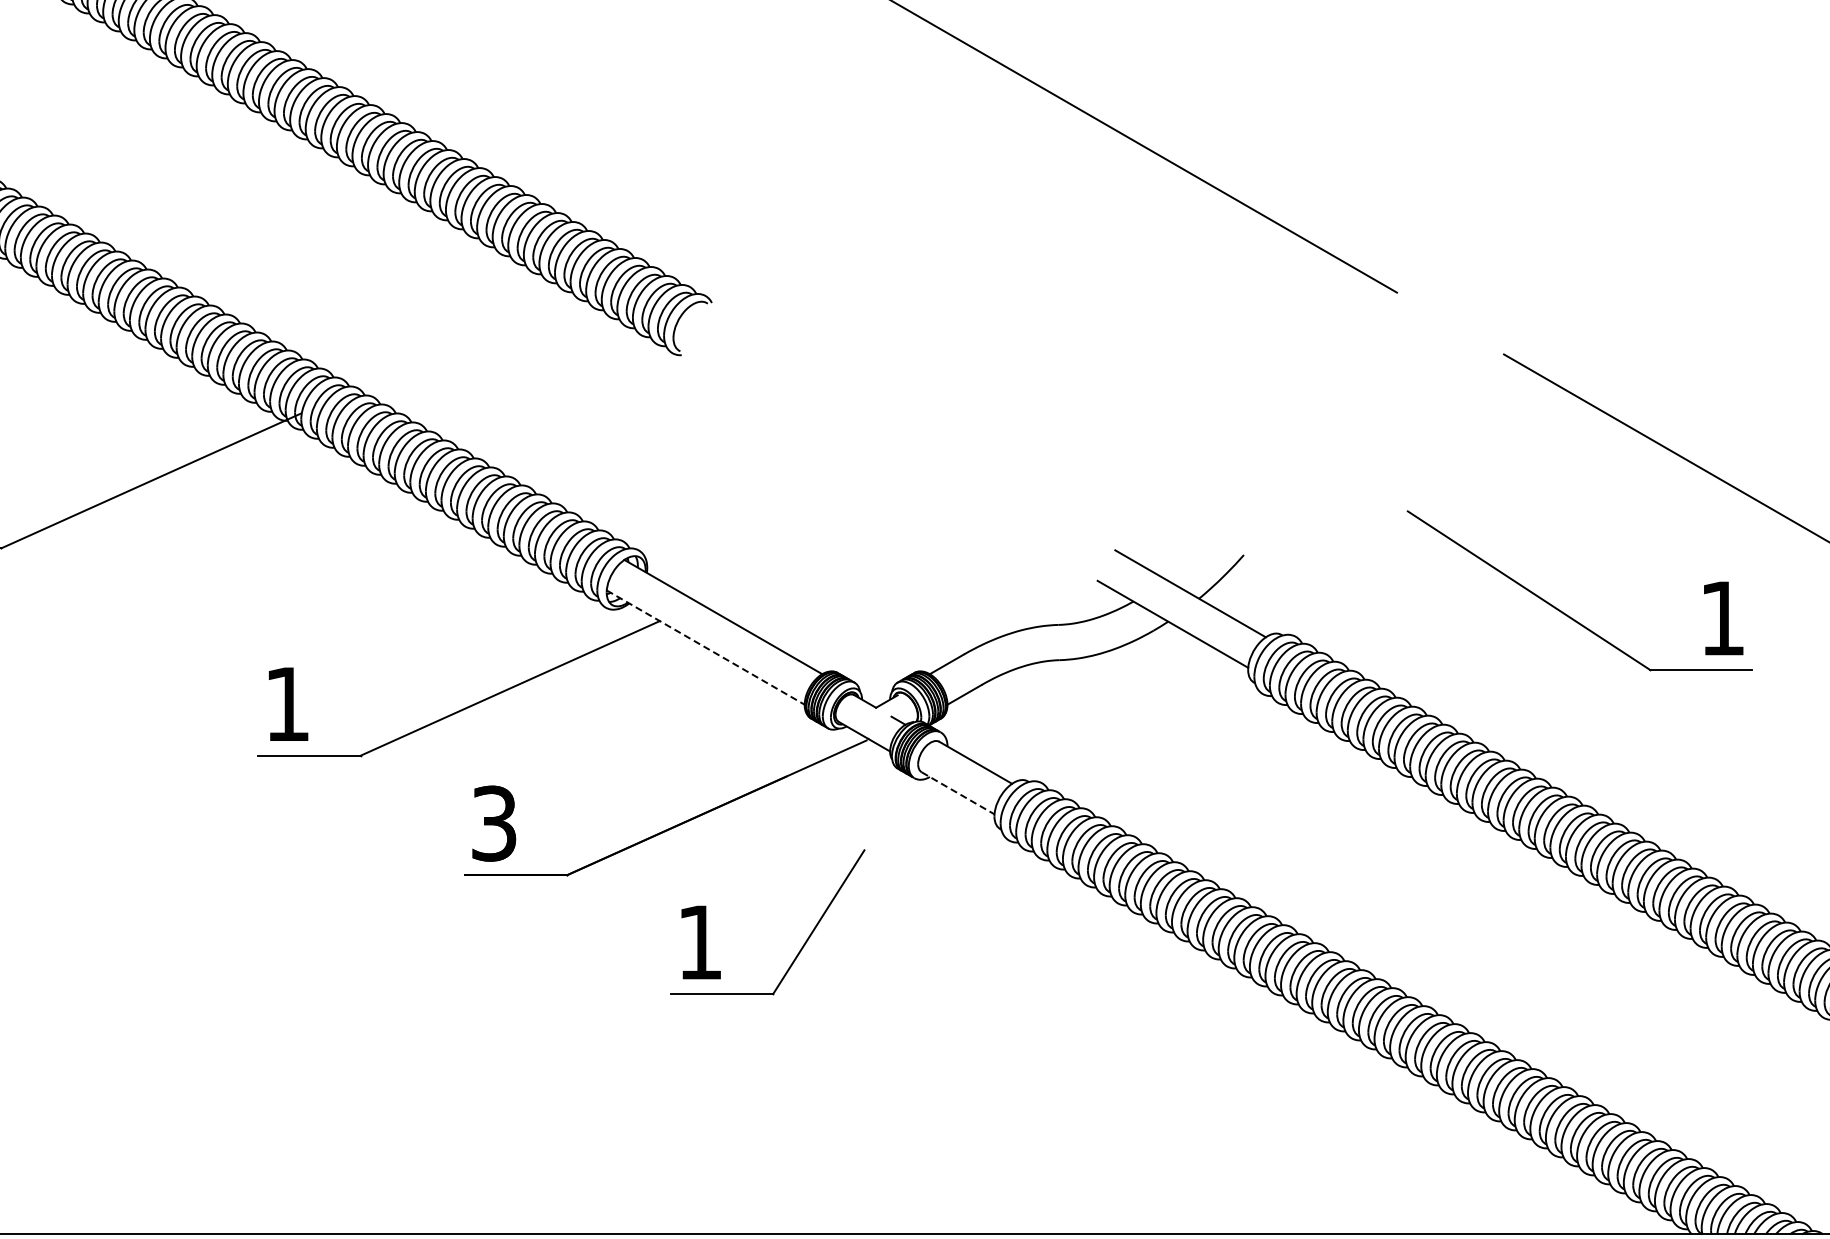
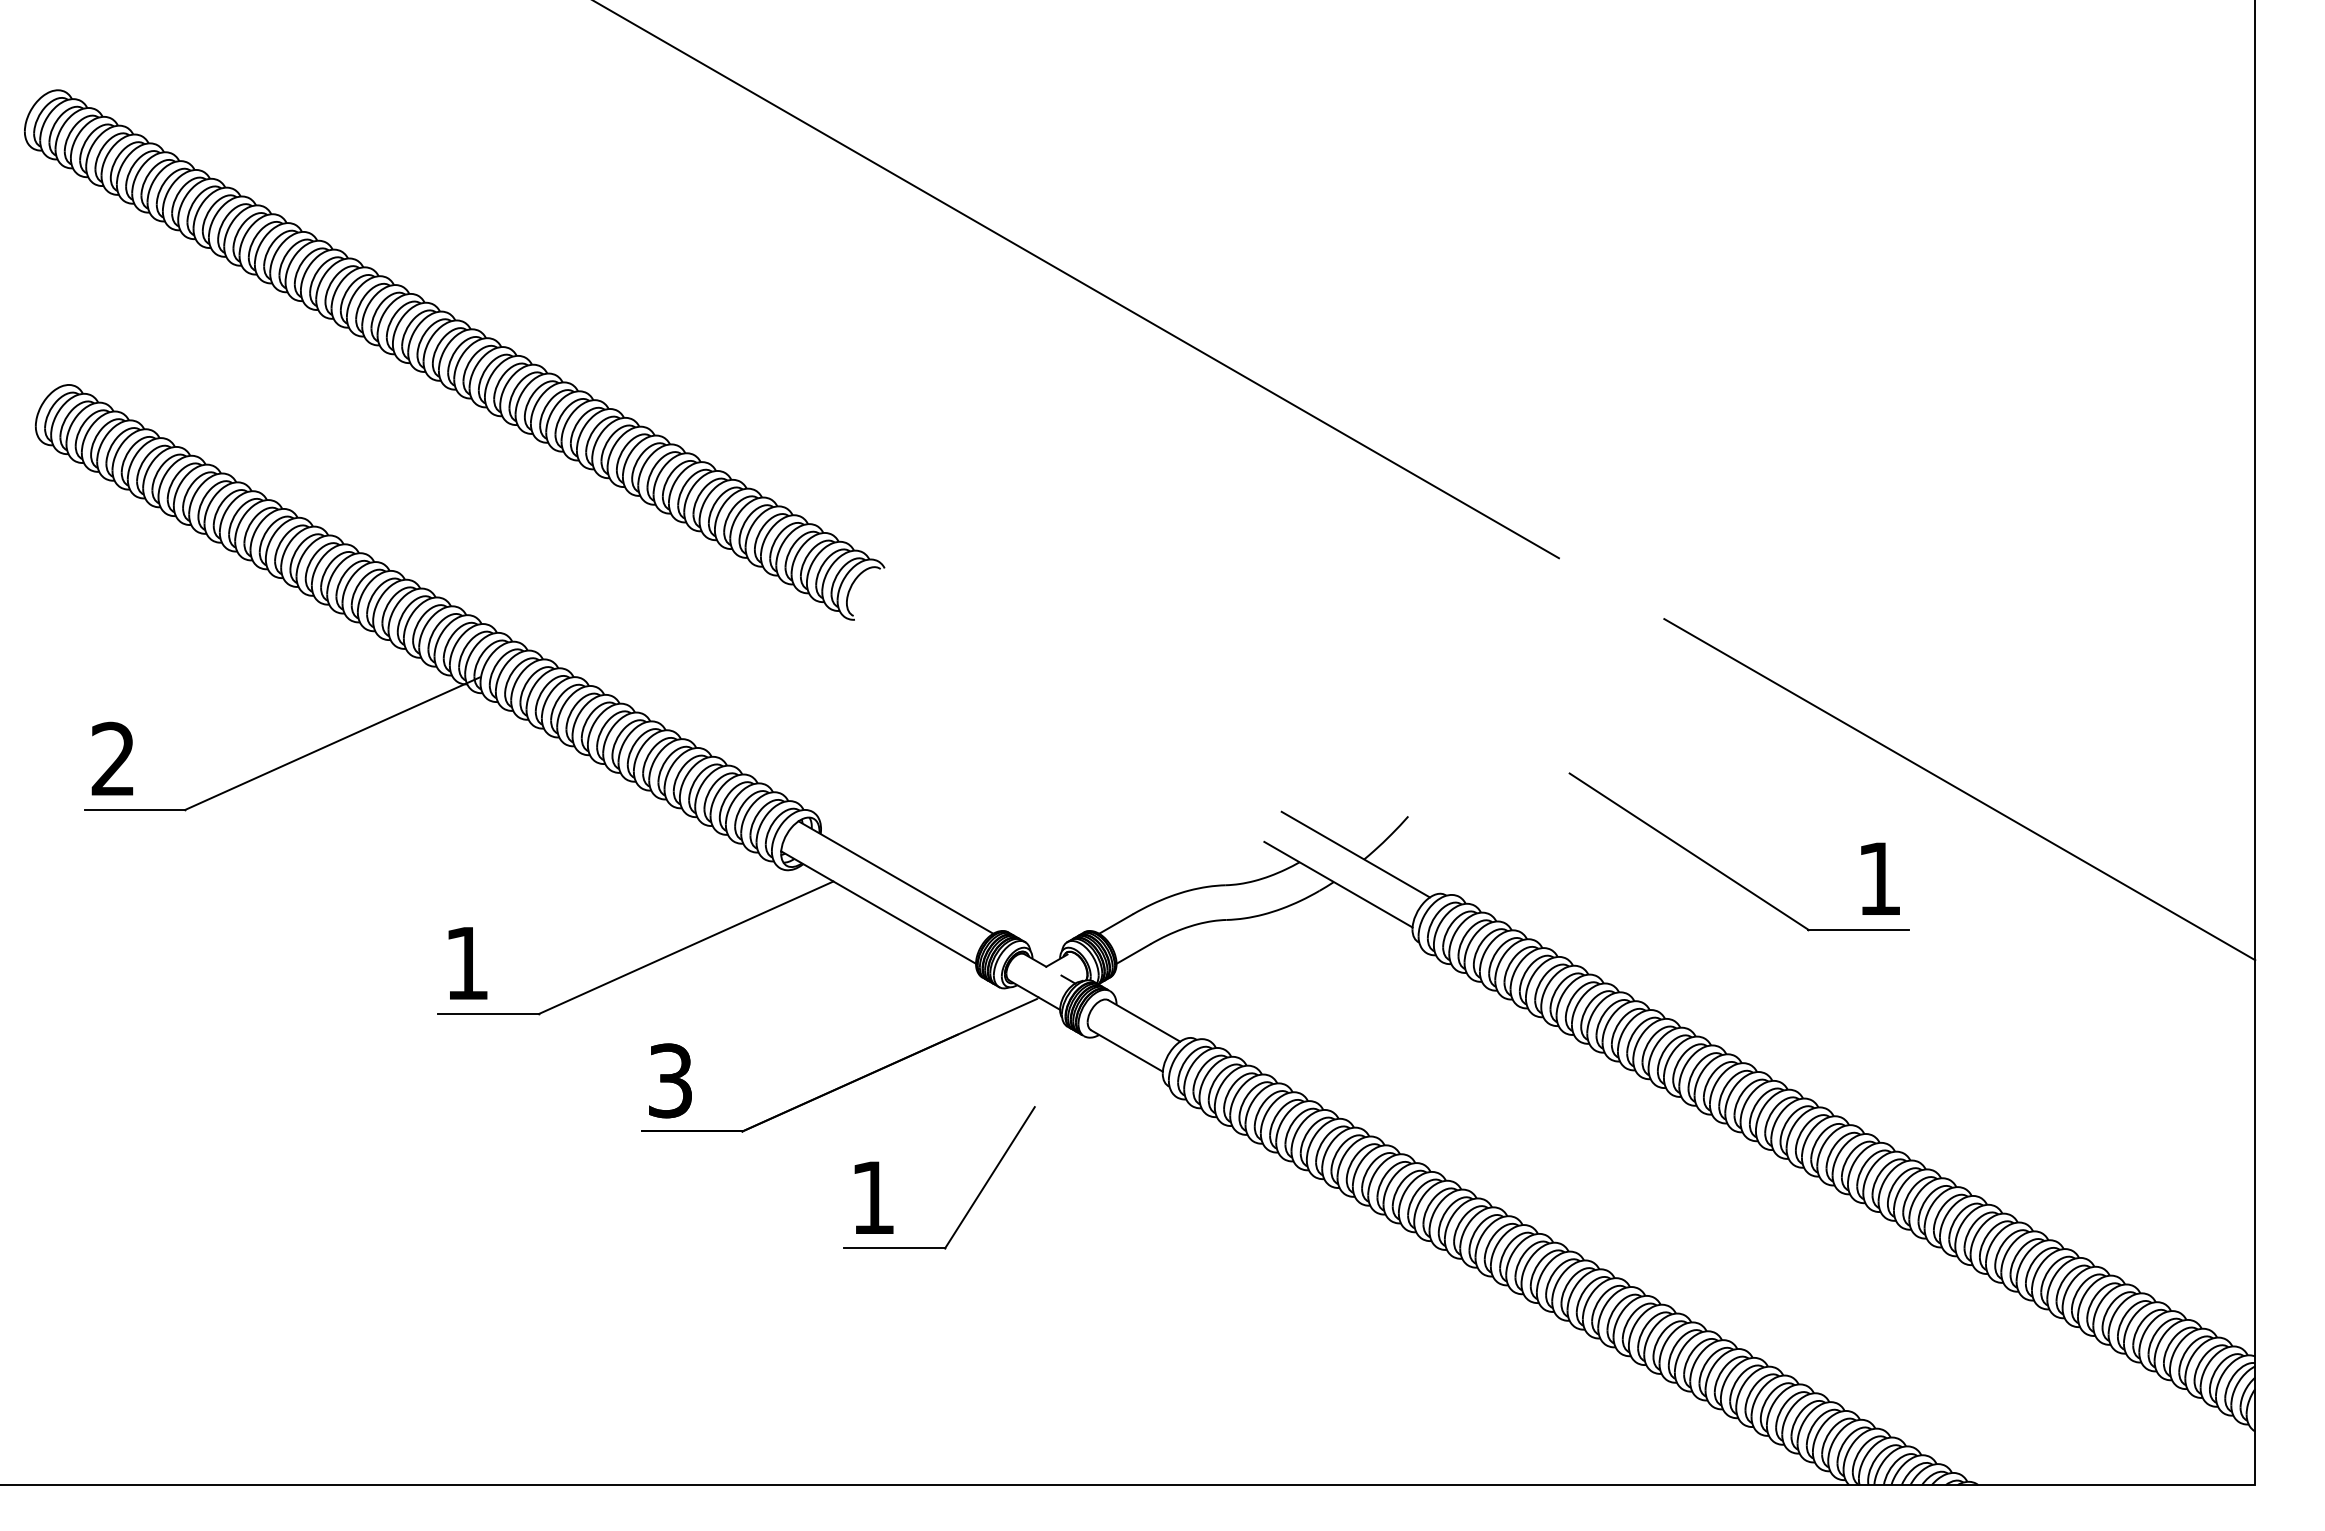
line: (706, 647) -> (879, 907), dashed -> solid
line: (958, 793) -> (1127, 1051), dashed -> solid

